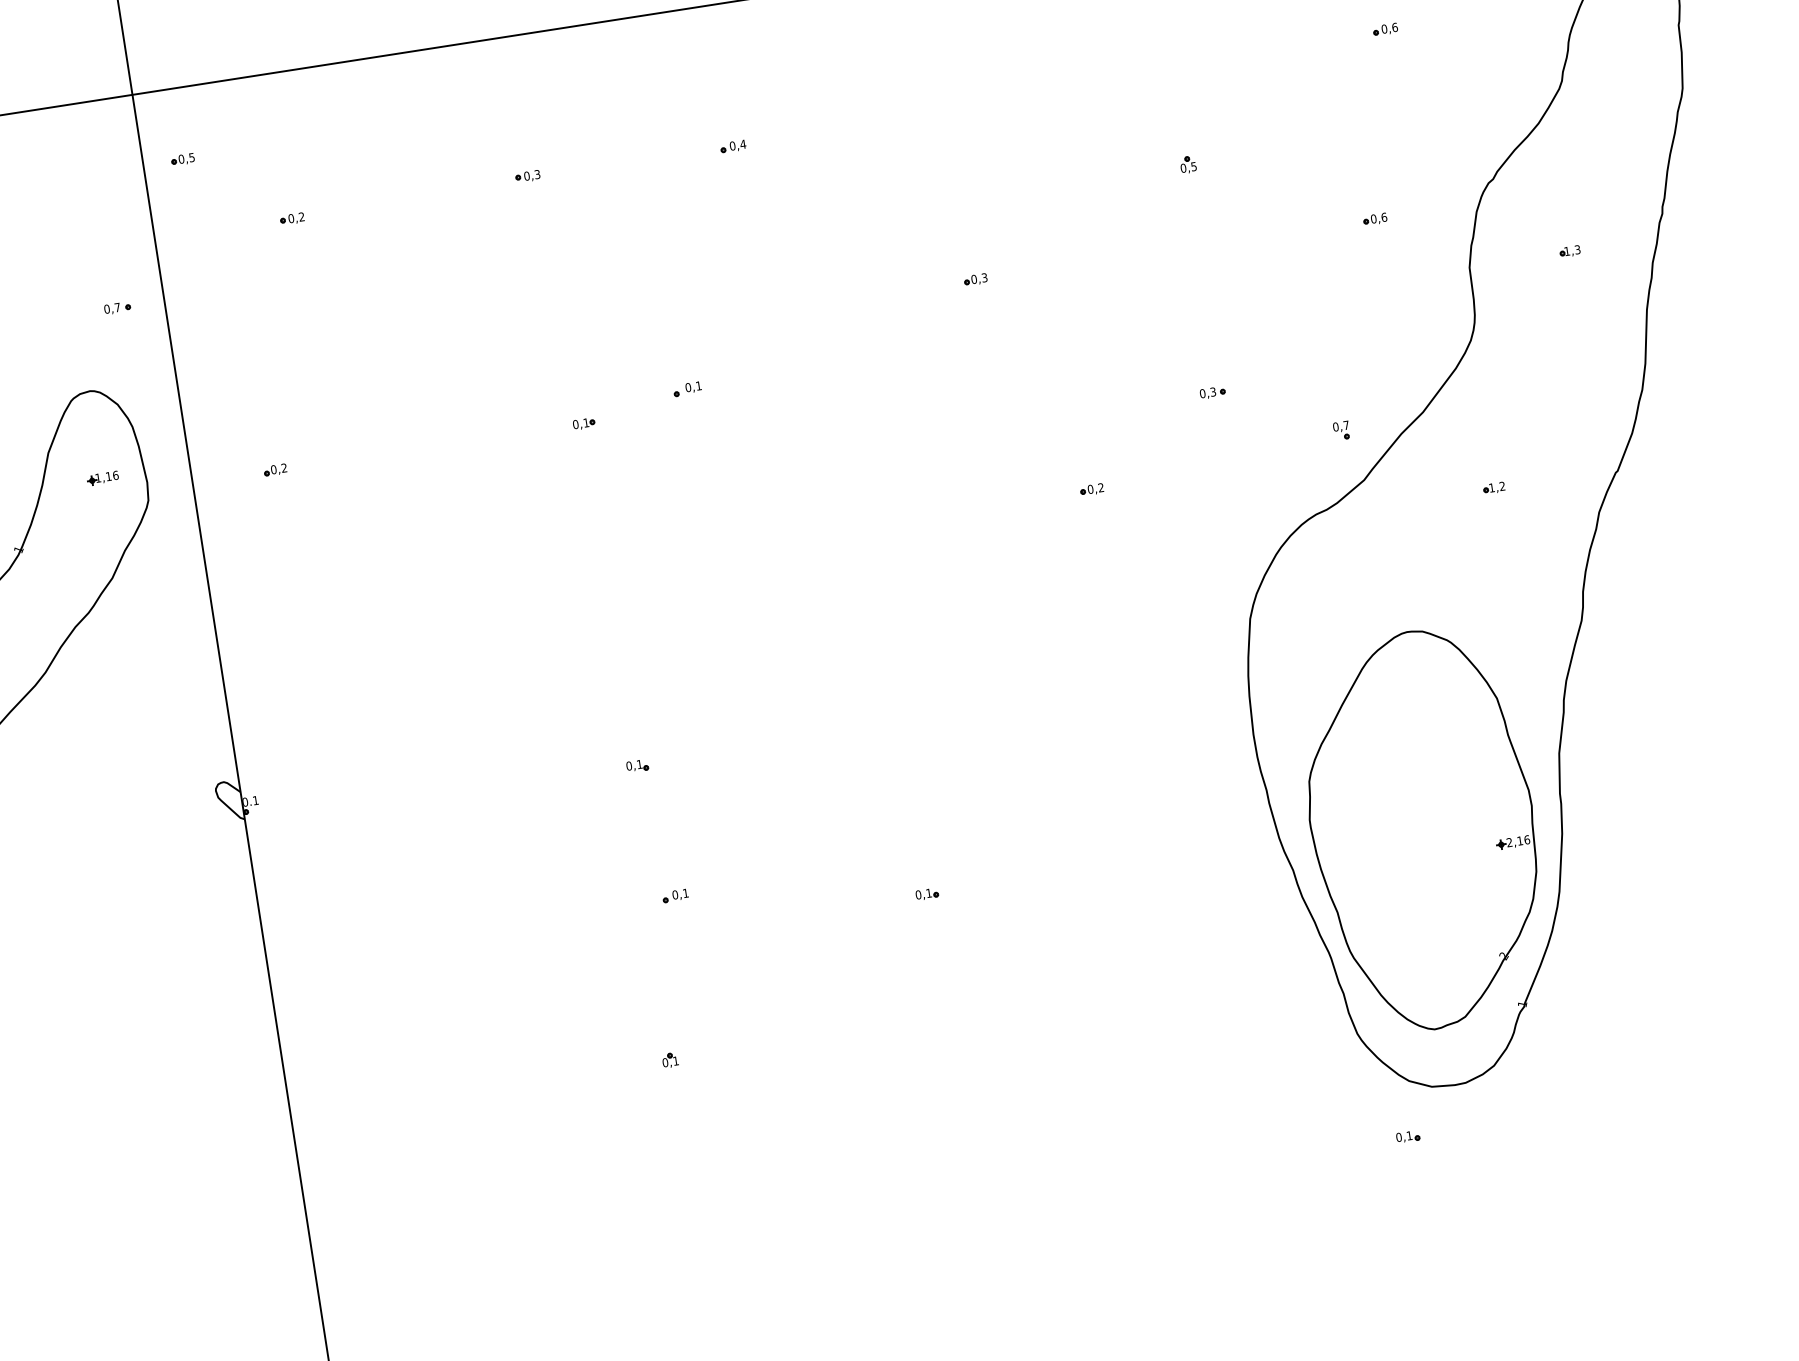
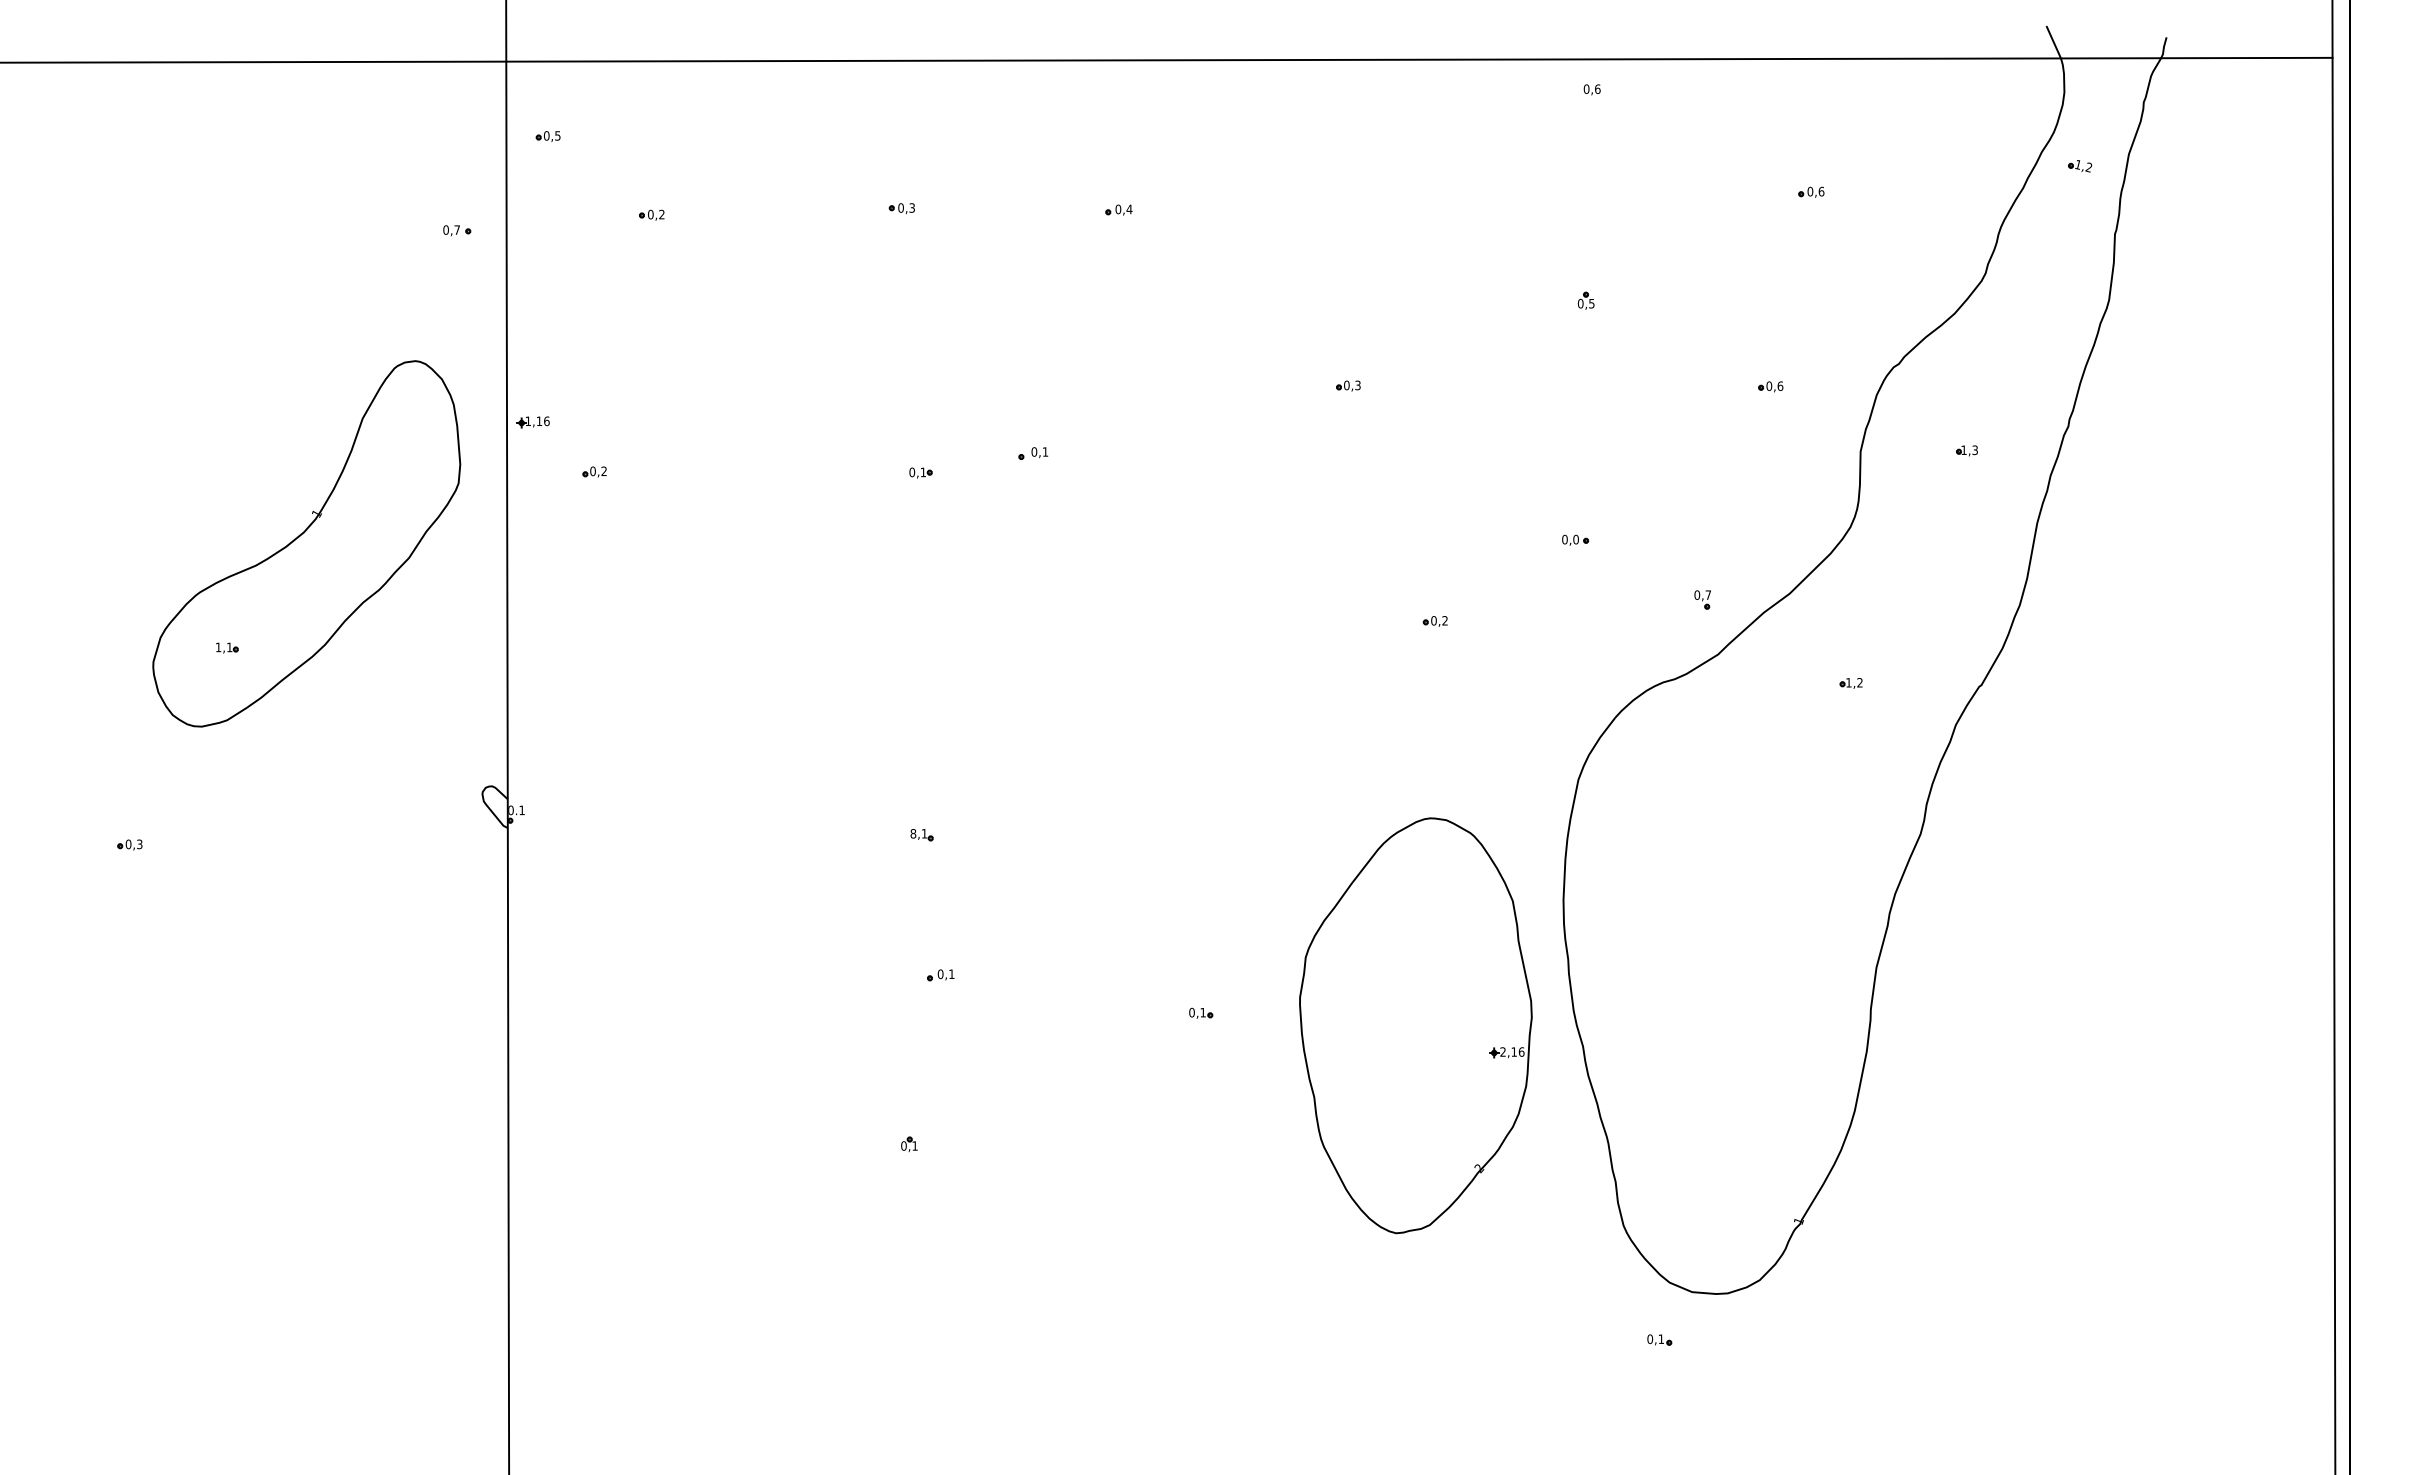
part: (117, 307) -> (457, 230), moved
text: (1212, 392) -> (1575, 539), 0,3 -> 0,0
part: (102, 478) -> (532, 422), moved
text: (629, 765) -> (913, 833), 0,1 -> 8,1
part: (1422, 830) -> (1415, 1025), moved

